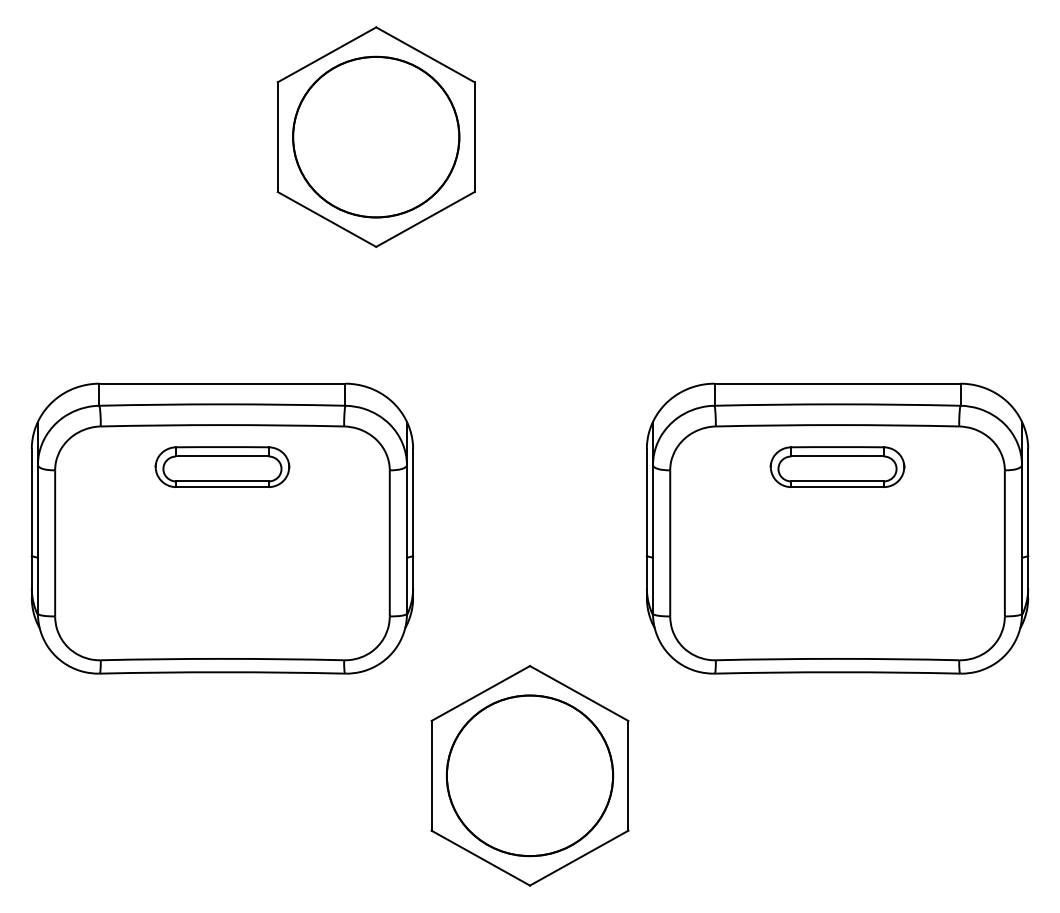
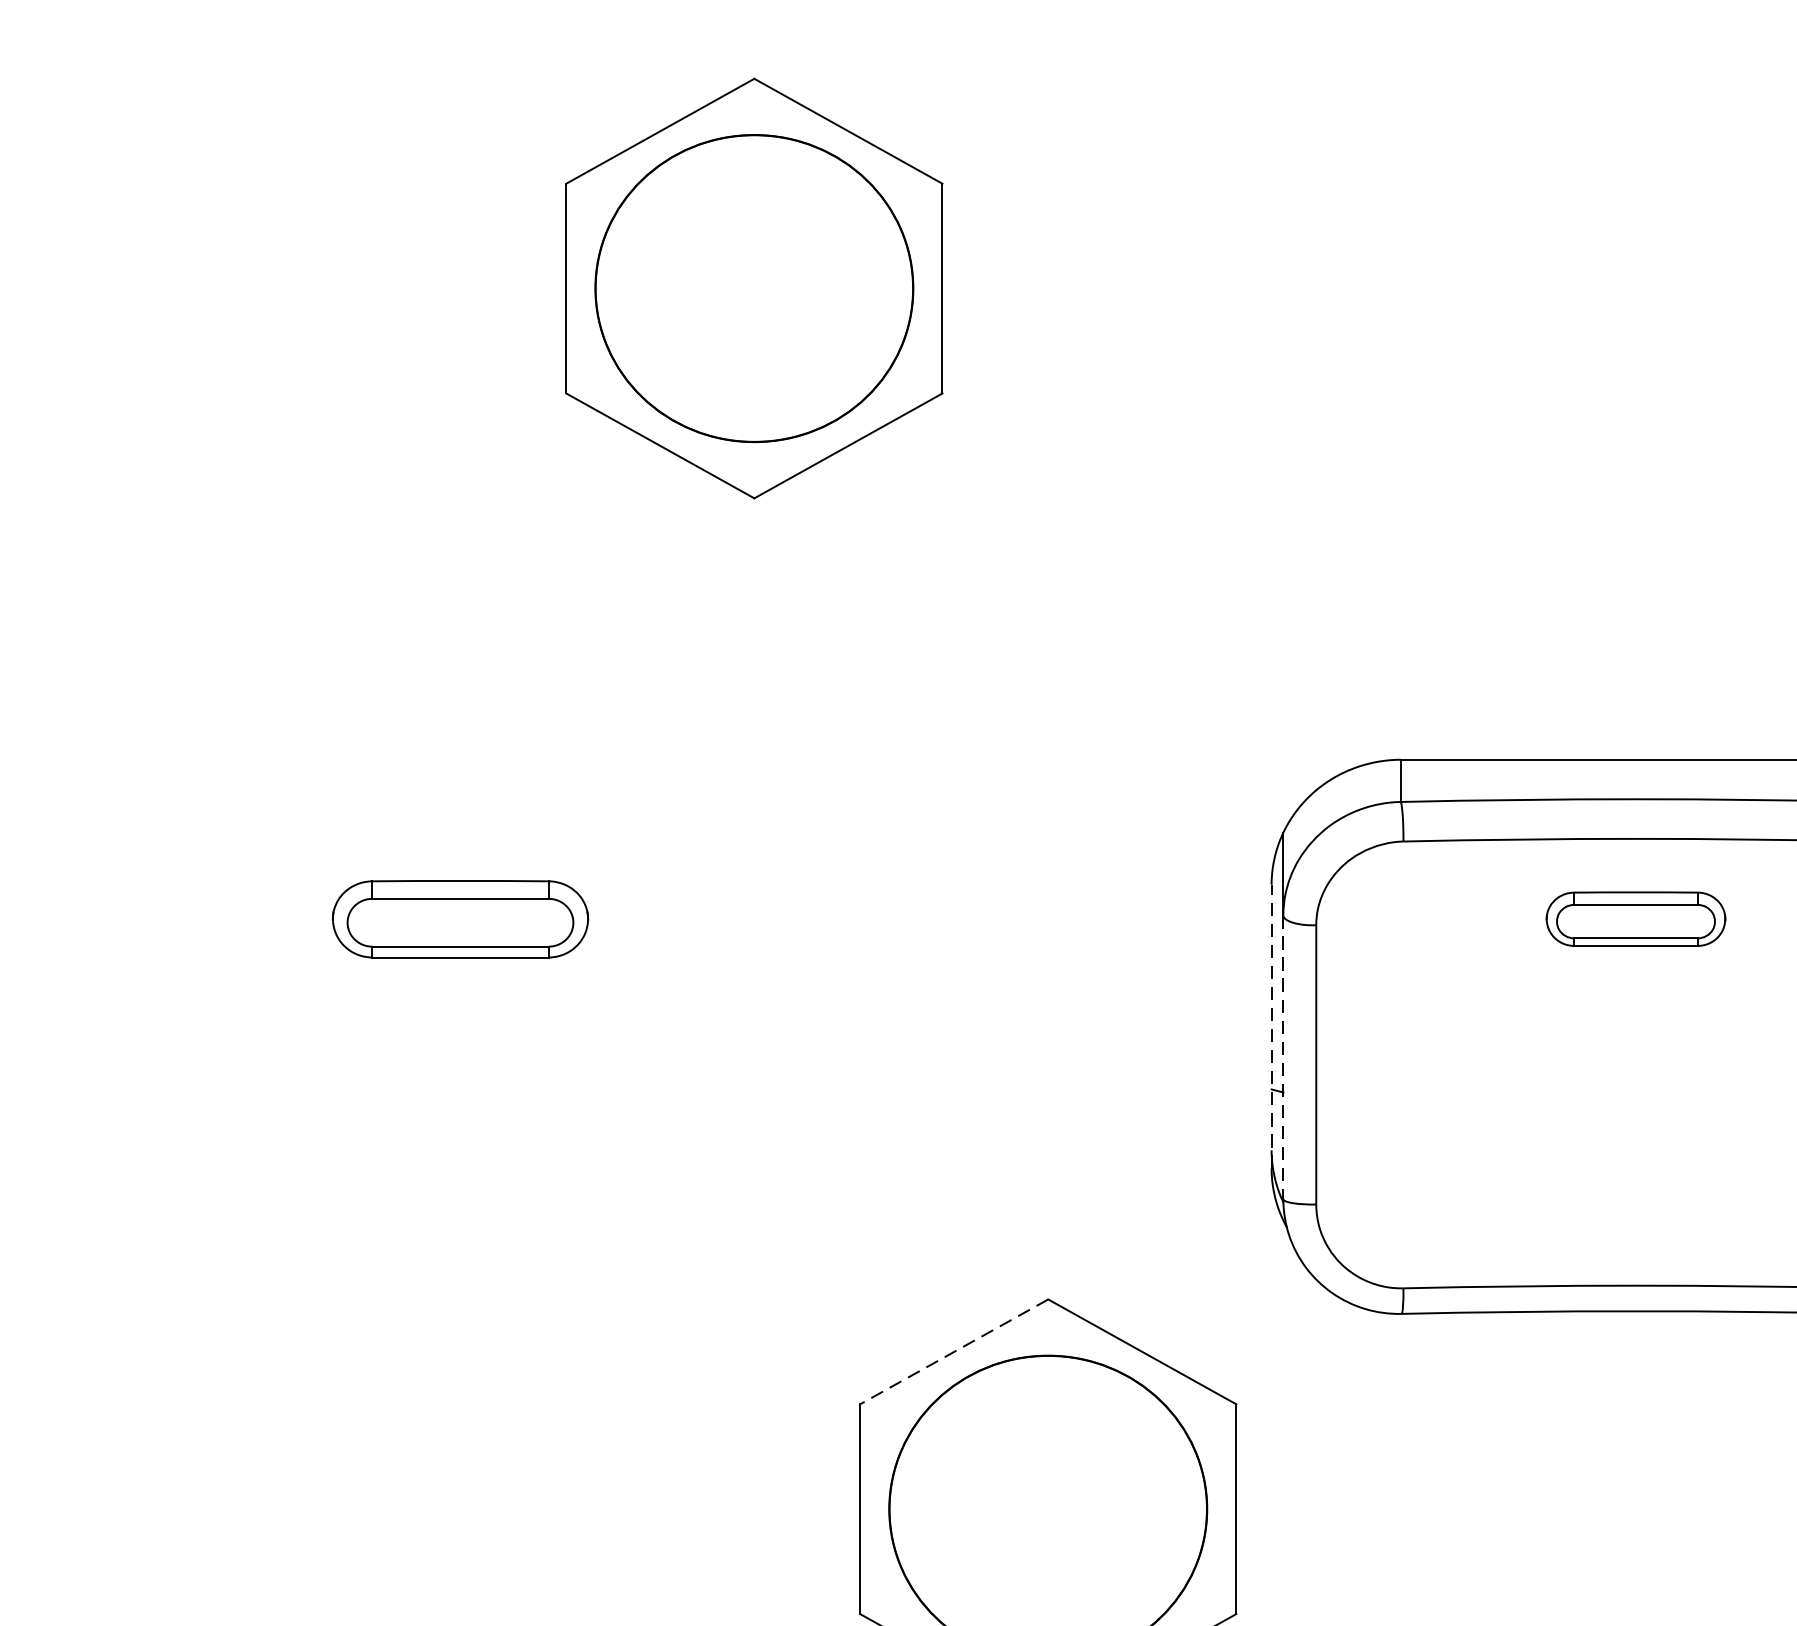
part: (837, 466) -> (1635, 918), size x0.7
line: (646, 522) -> (1270, 1025), solid -> dashed
part: (222, 528) -> (460, 1036), removed
line: (653, 539) -> (1284, 1057), solid -> dashed
line: (480, 693) -> (953, 1351), solid -> dashed

